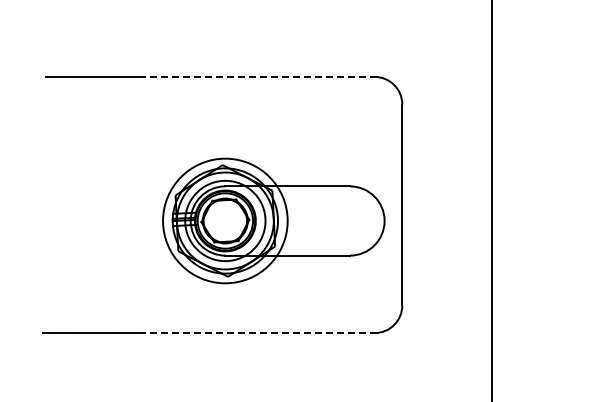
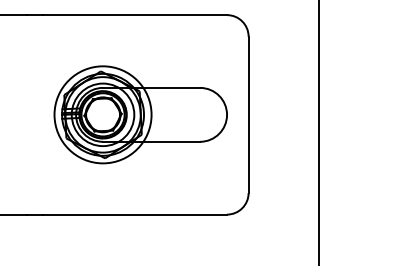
line: (256, 76) -> (135, 14), dashed -> solid
part: (273, 220) -> (140, 114), moved
line: (256, 333) -> (135, 214), dashed -> solid

